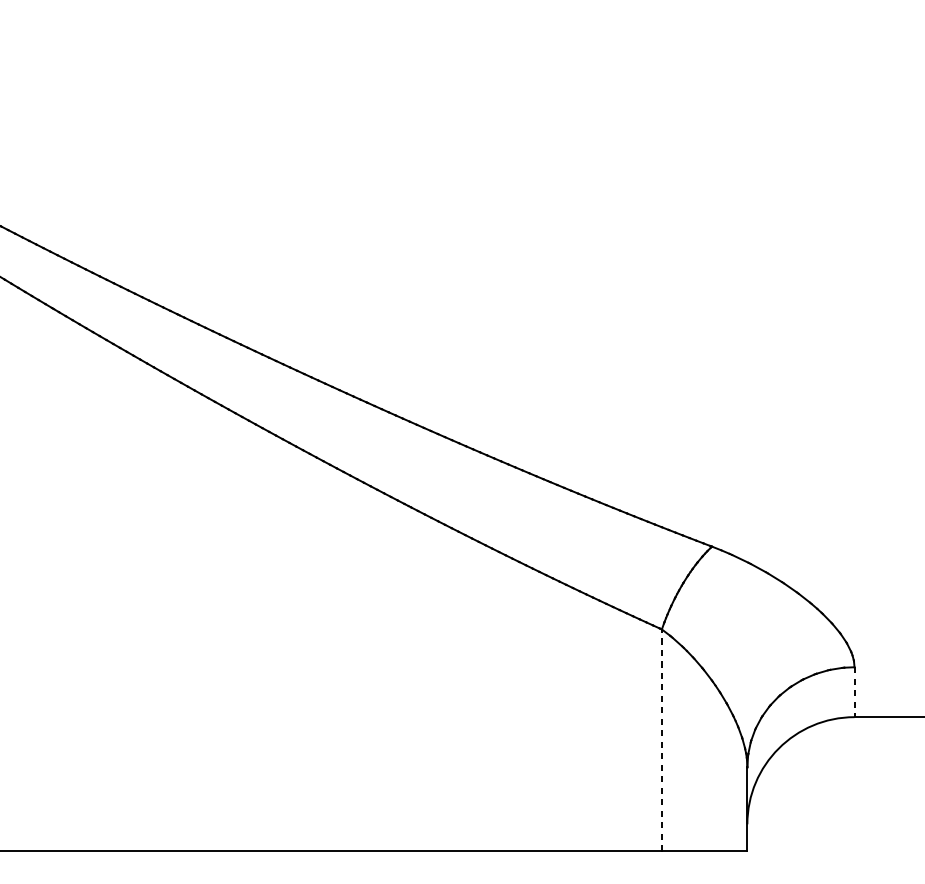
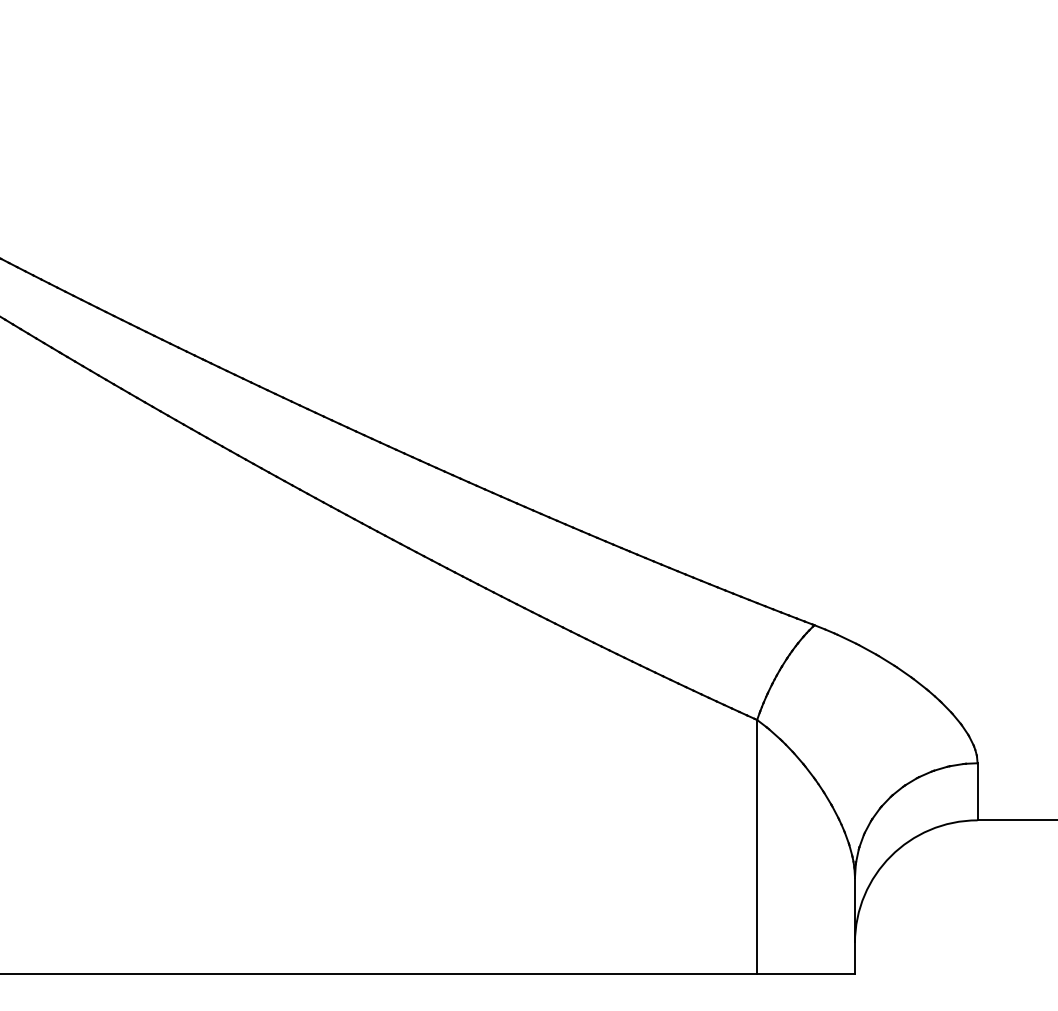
line: (854, 691) -> (977, 791), dashed -> solid
line: (662, 739) -> (757, 846), dashed -> solid

